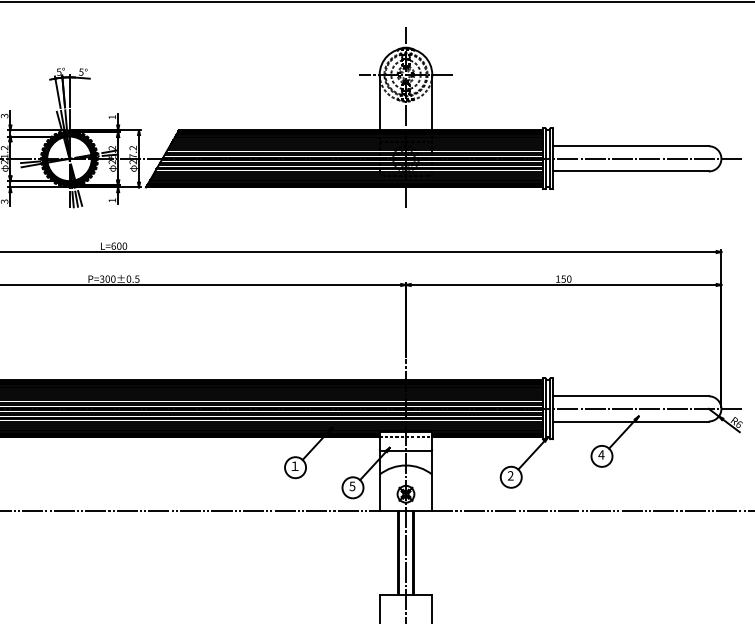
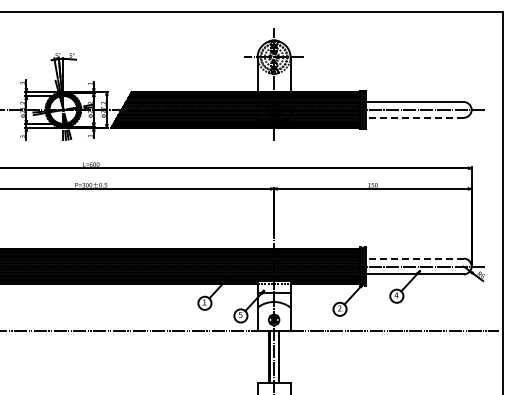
line: (631, 170) -> (415, 117), solid -> dashed
line: (631, 396) -> (415, 258), solid -> dashed

